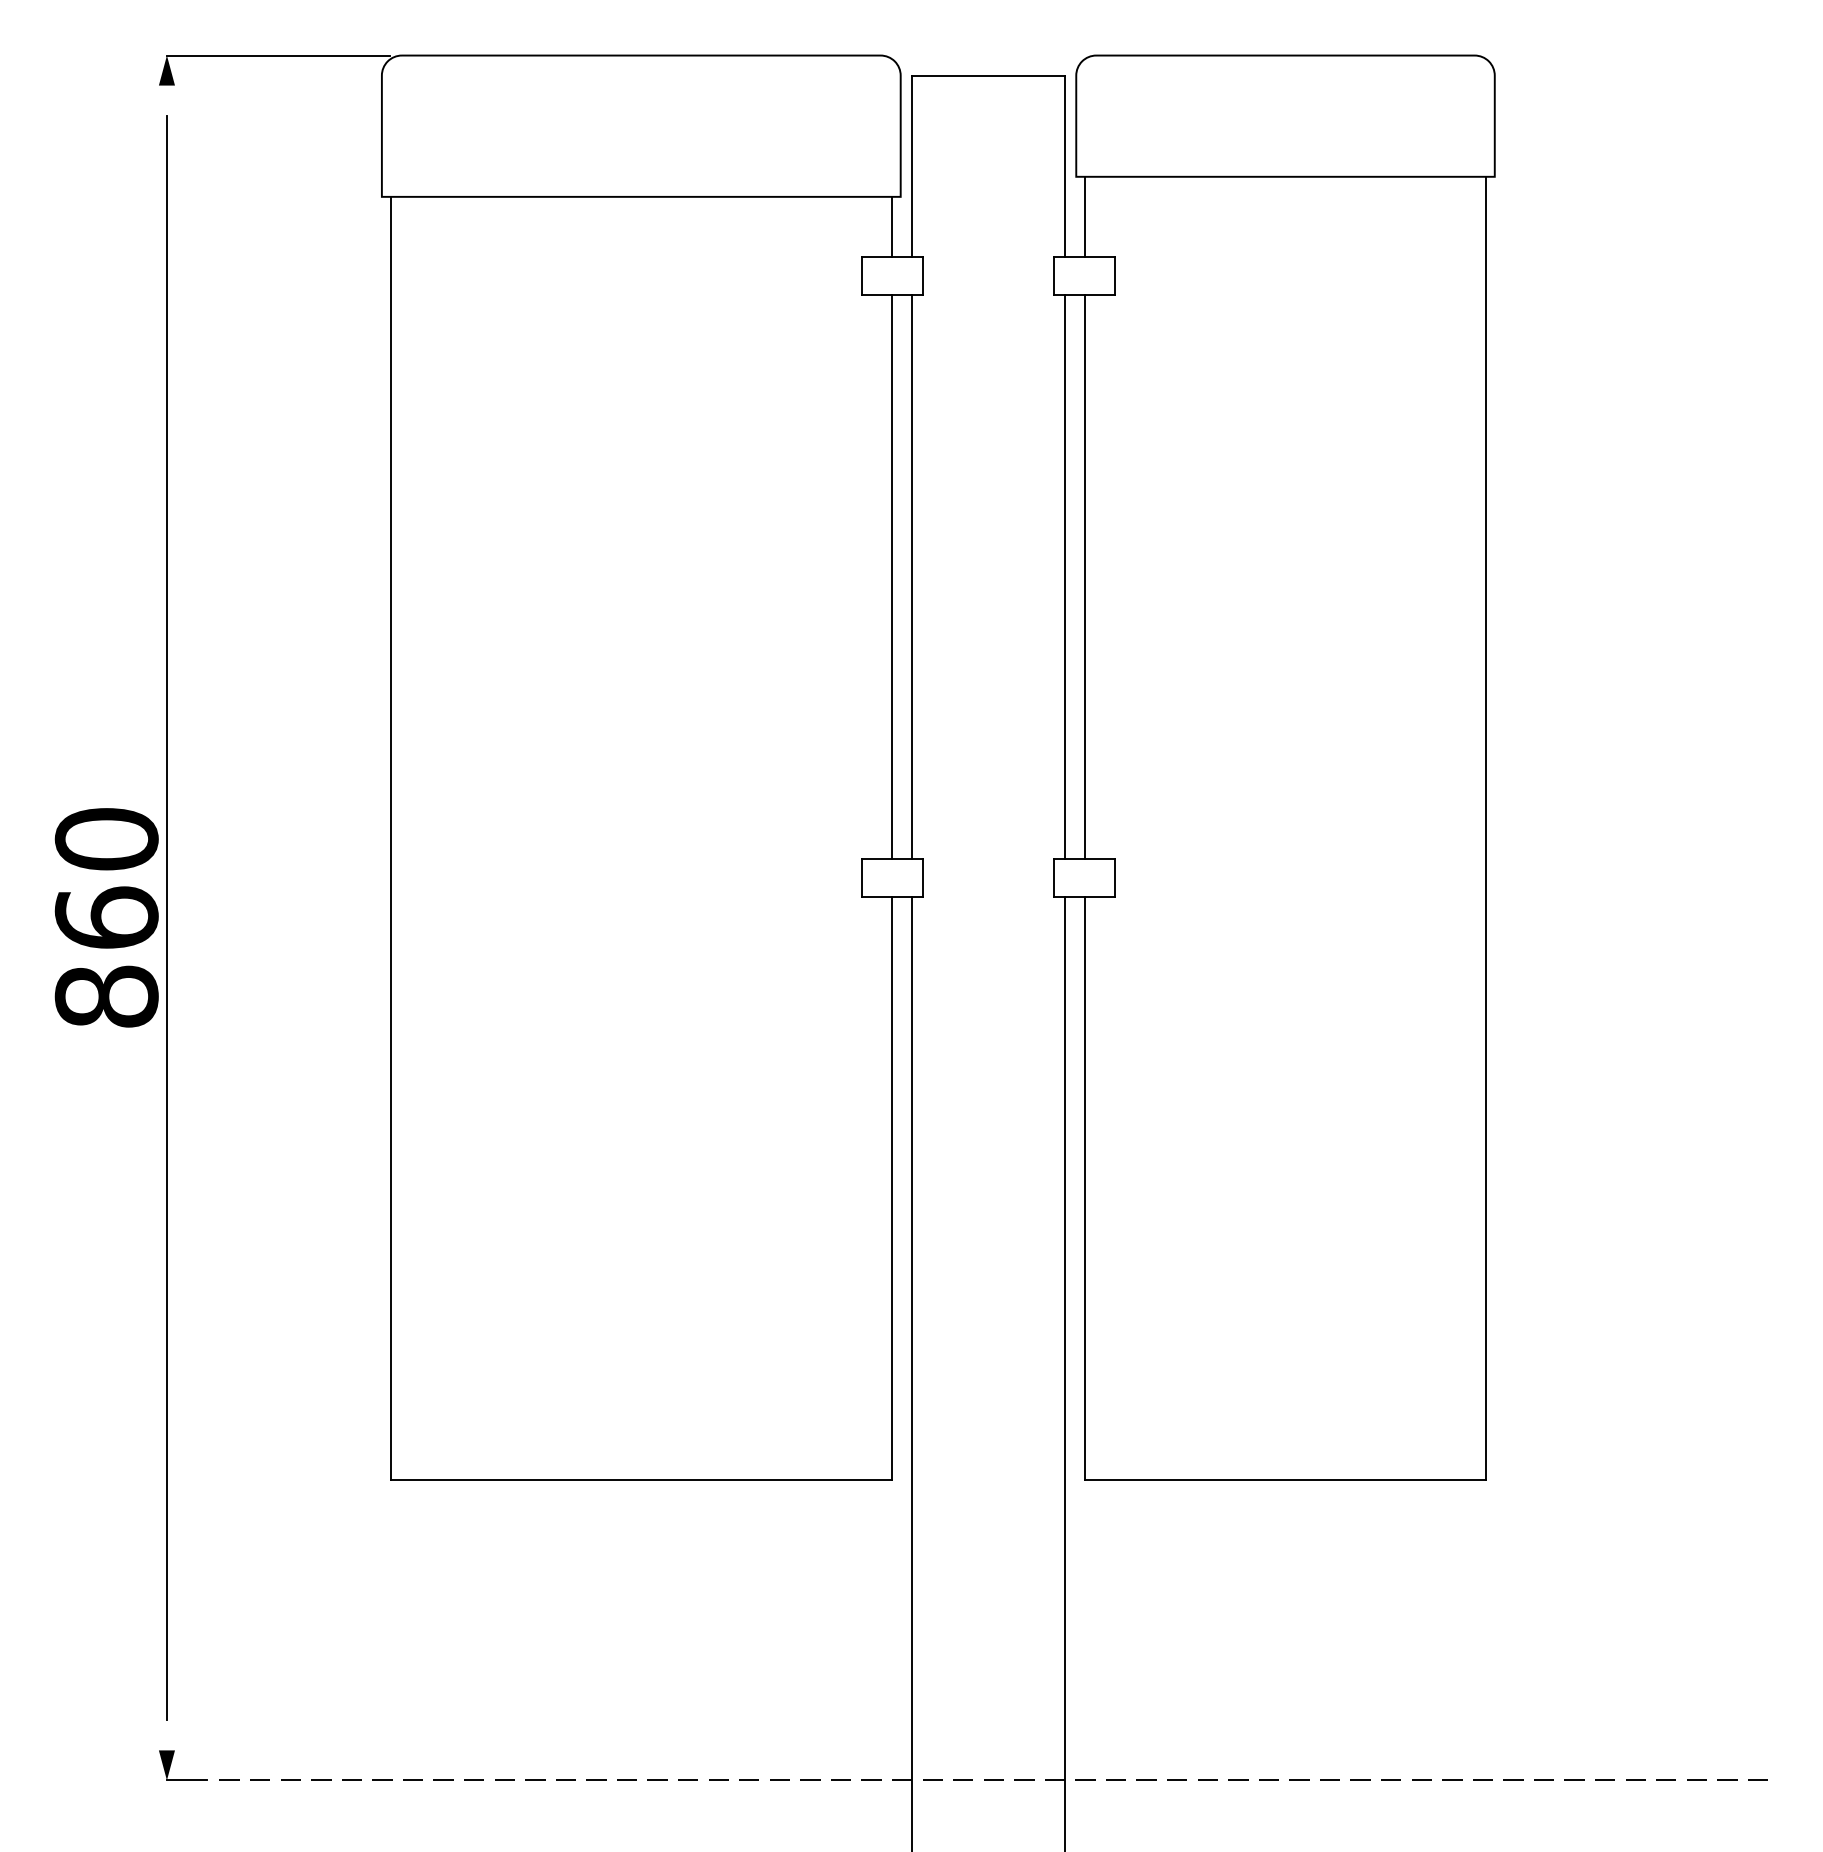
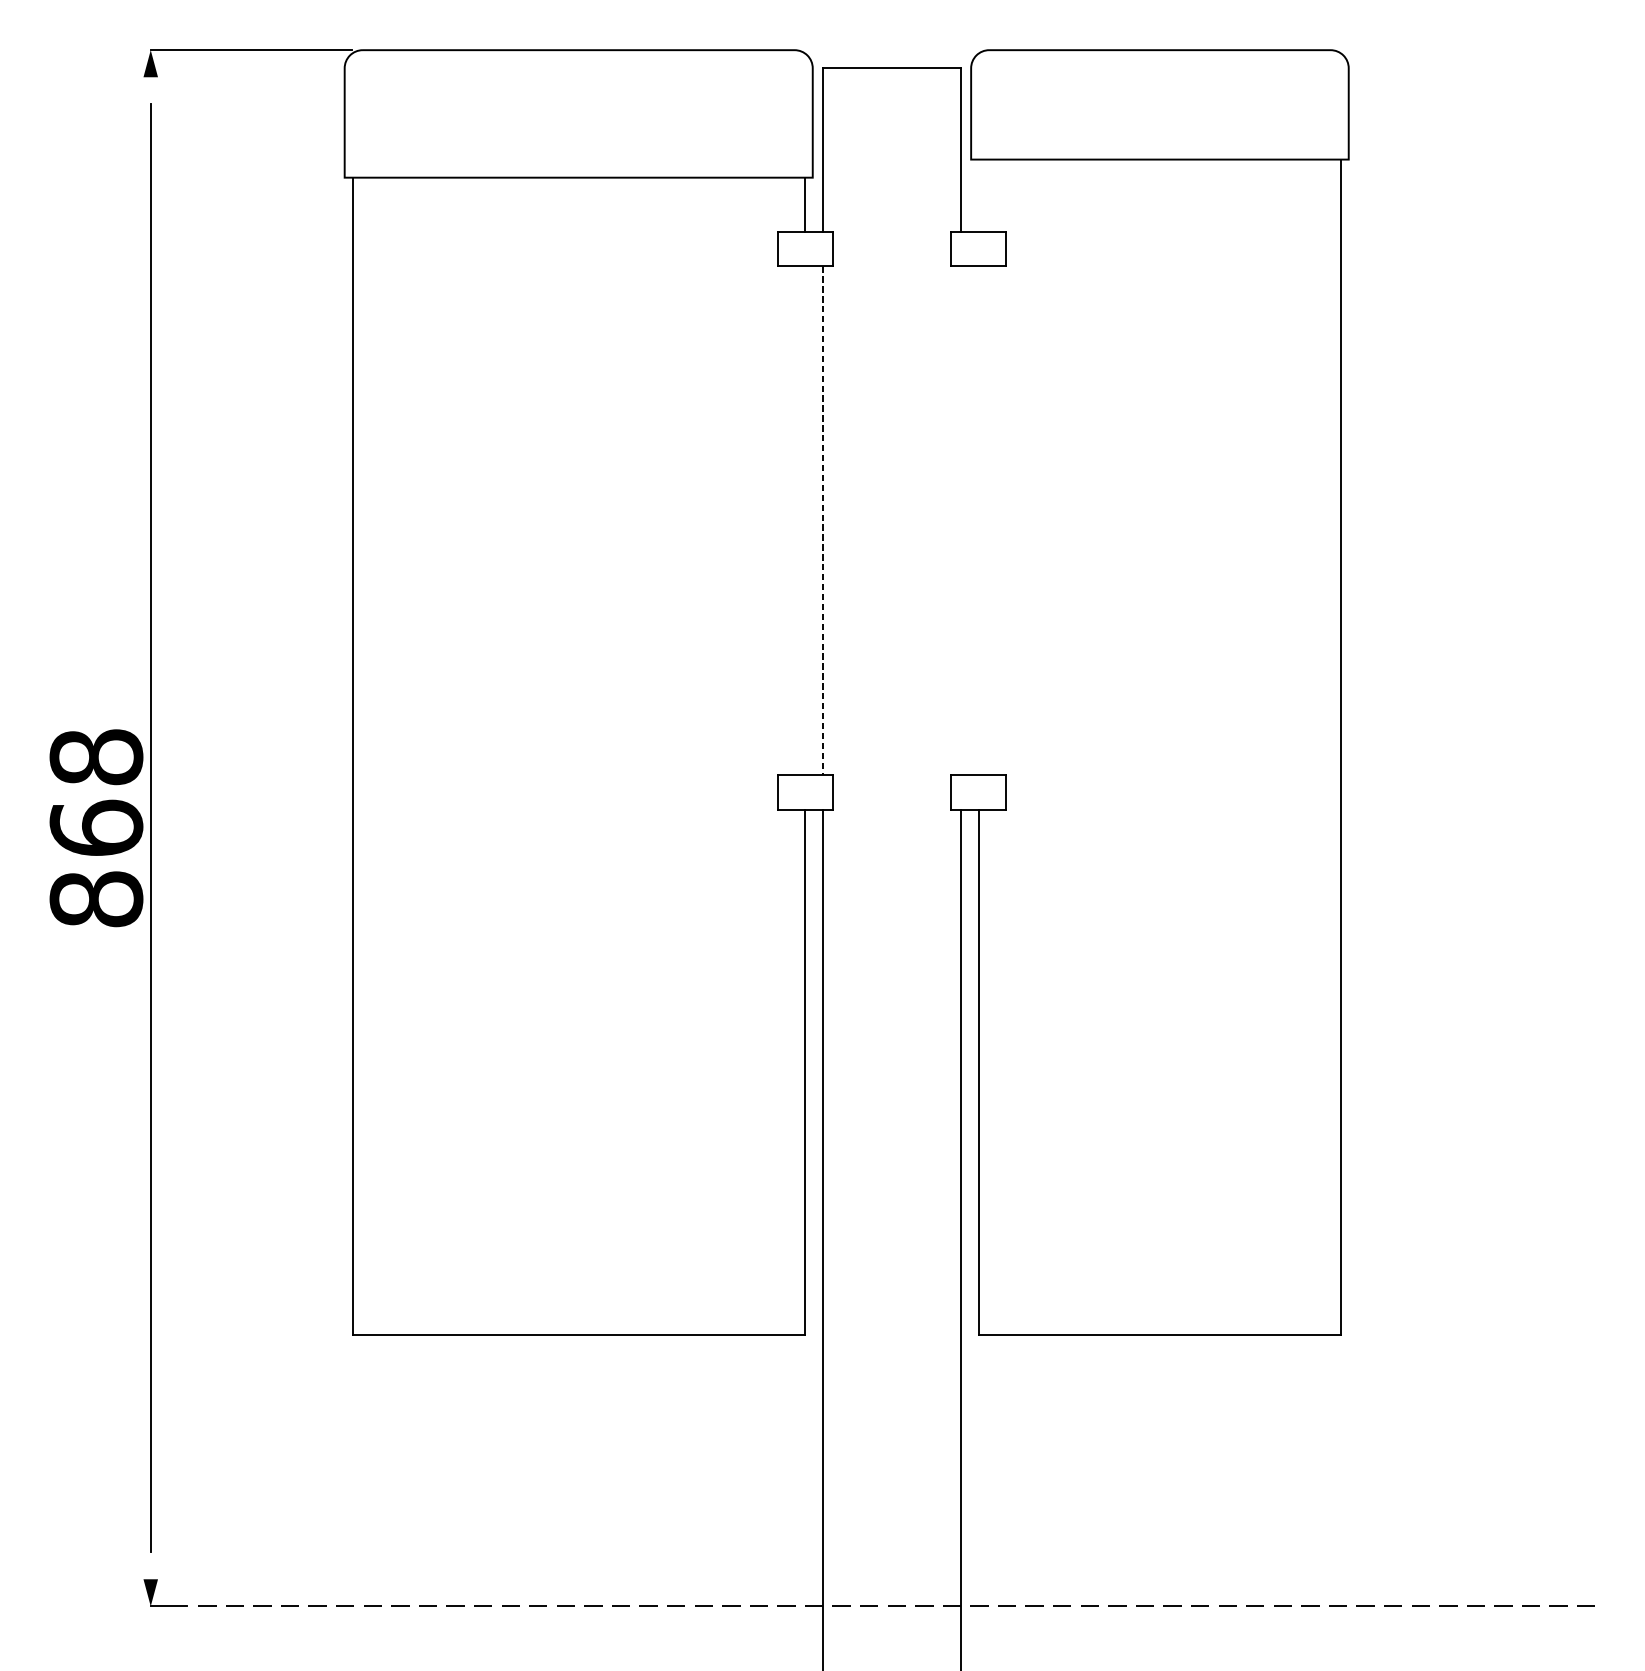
line: (1084, 216) -> (978, 195), removed
line: (892, 577) -> (805, 521), removed
line: (912, 577) -> (823, 521), solid -> dashed
line: (1064, 577) -> (960, 521), removed
line: (1084, 577) -> (978, 521), removed
text: (106, 839) -> (96, 757), 860 -> 868

